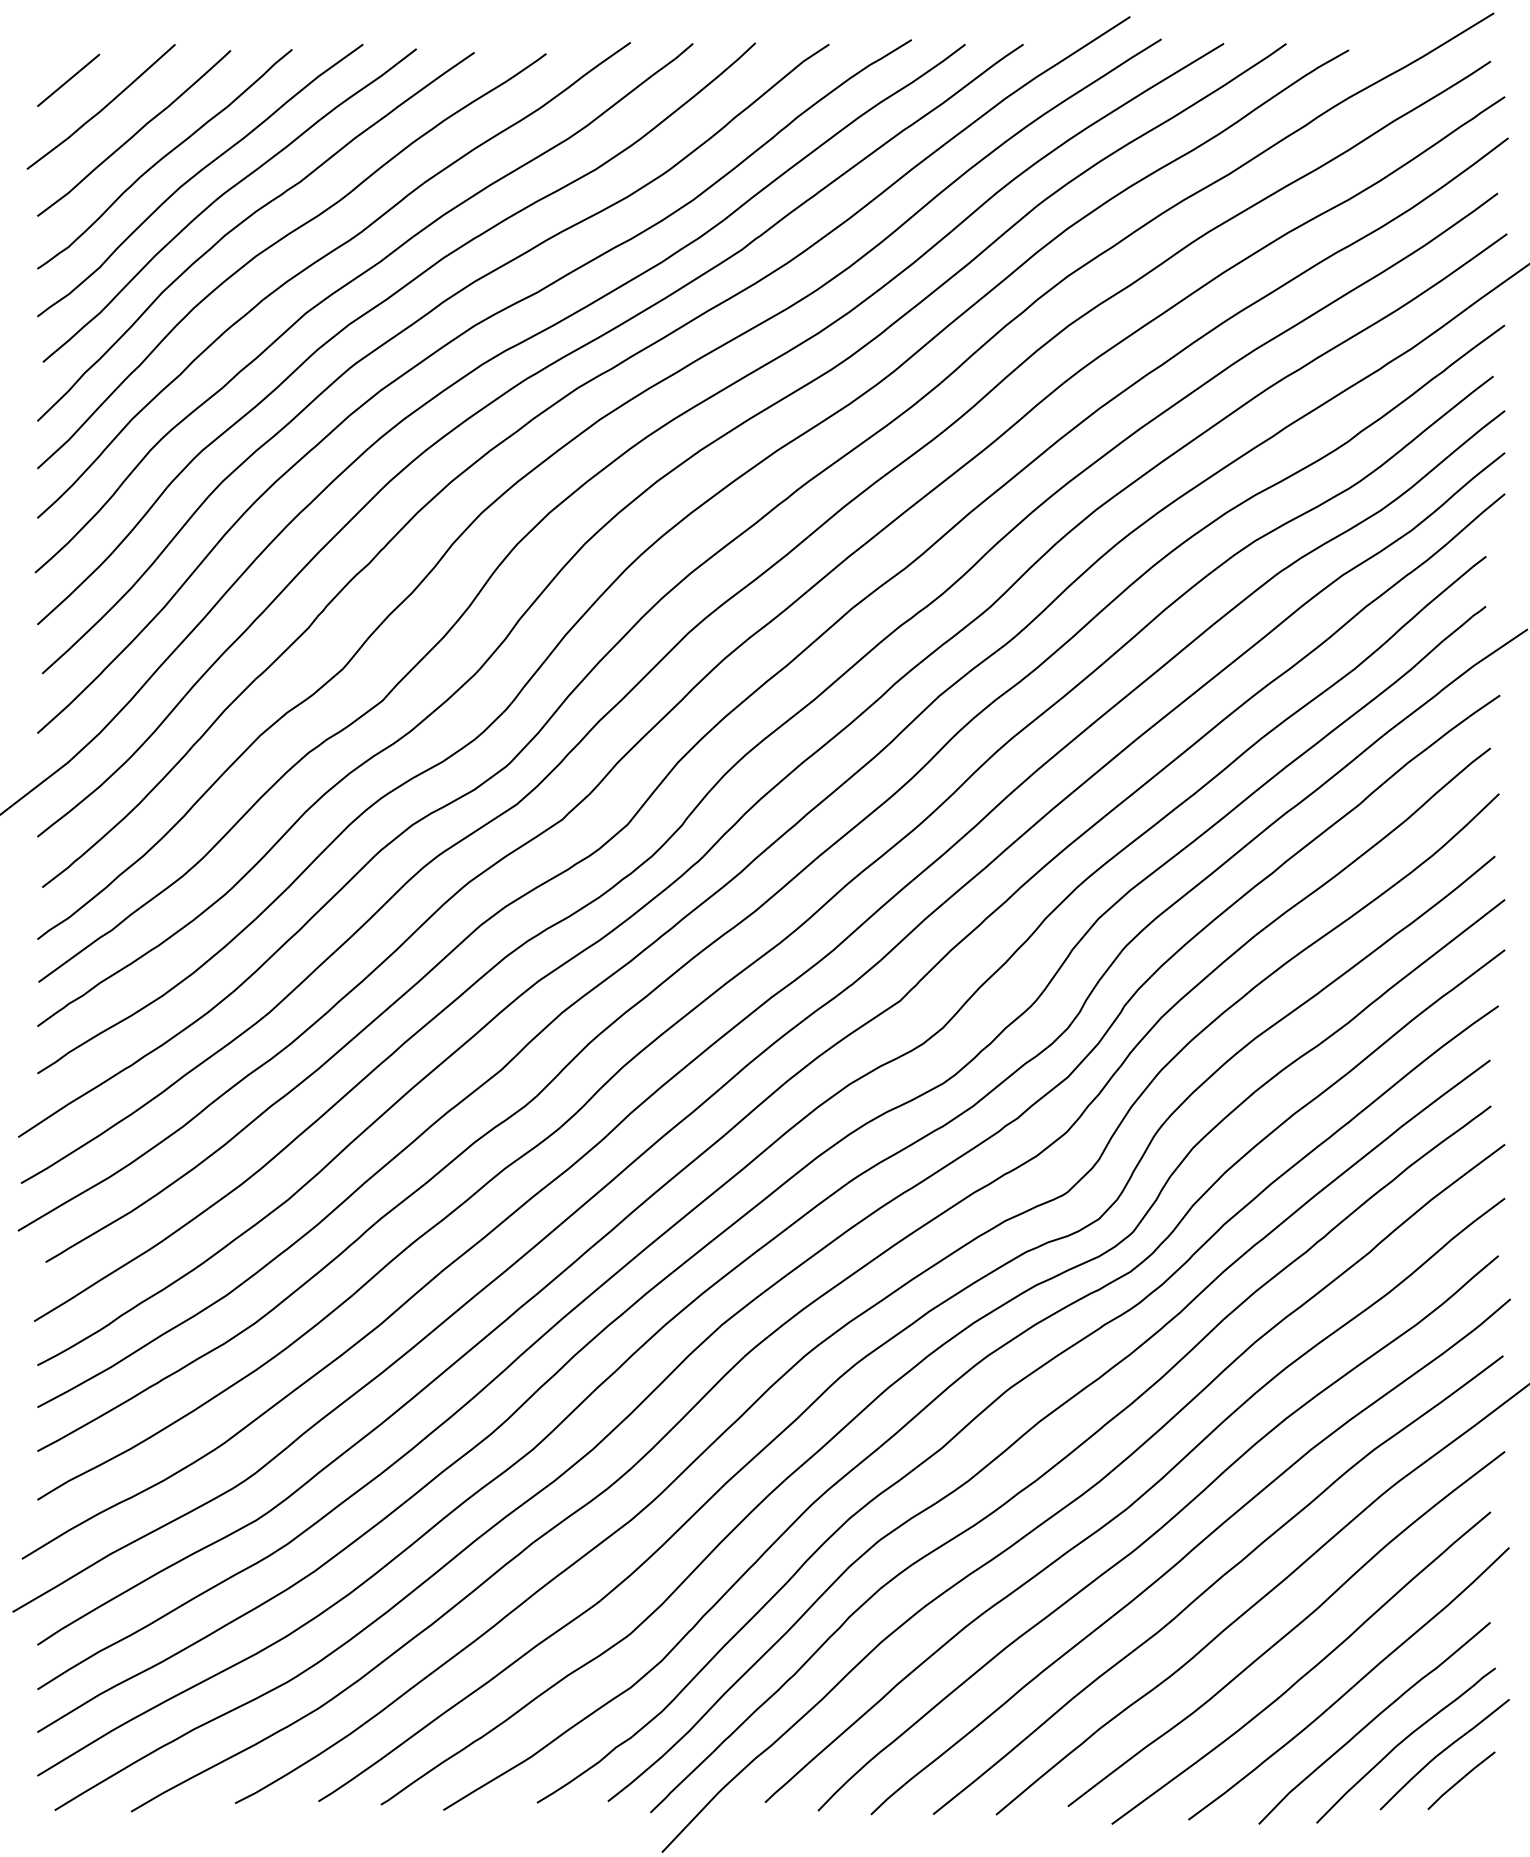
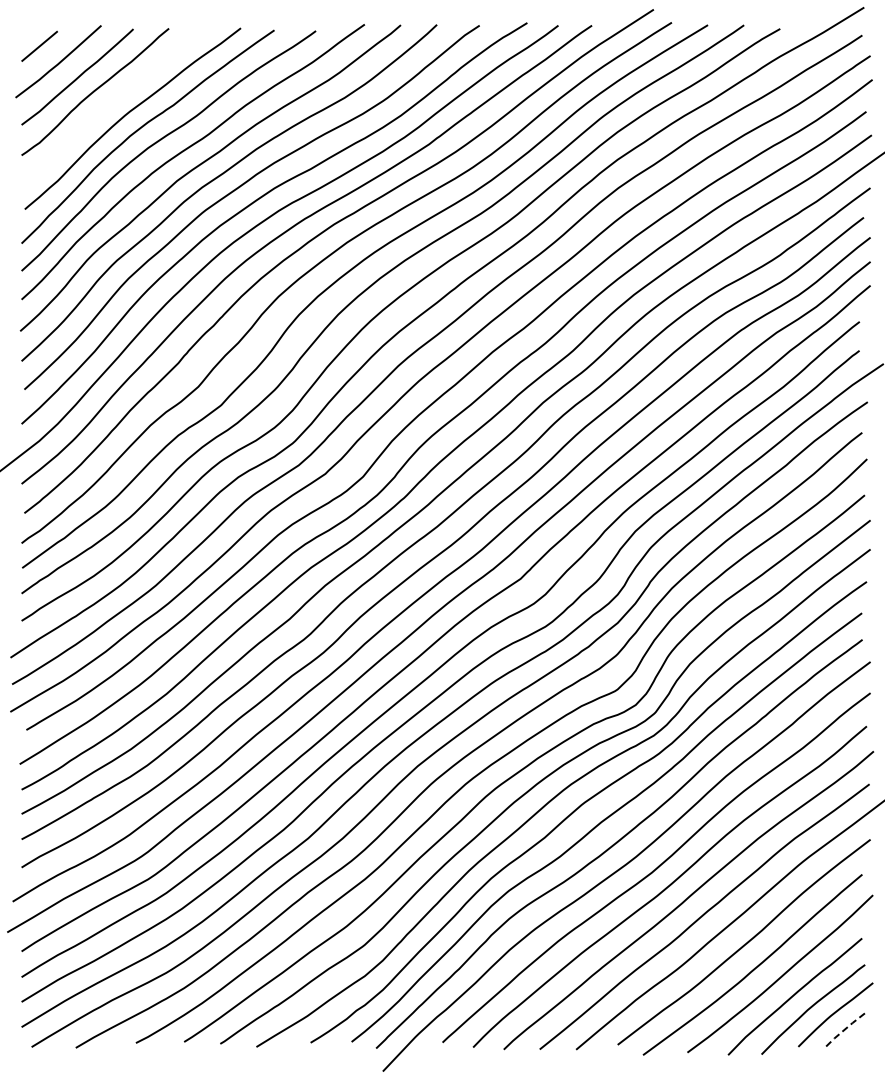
curve: (197, 175) -> (114, 101), removed
line: (1461, 1779) -> (845, 1029), solid -> dashed

